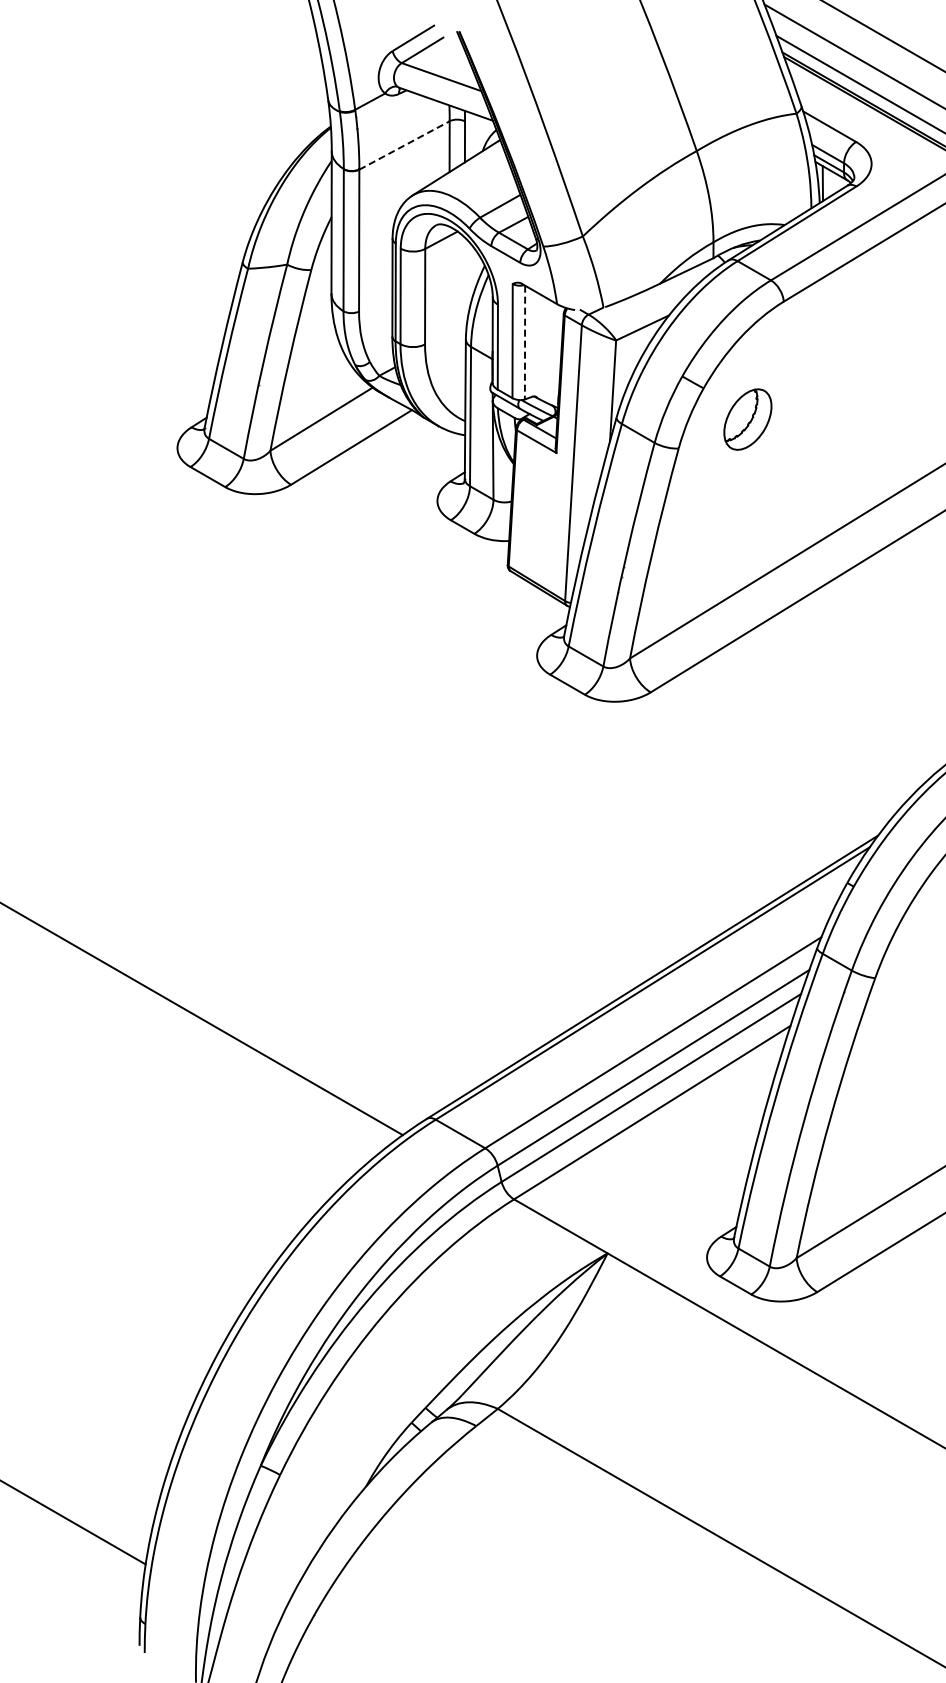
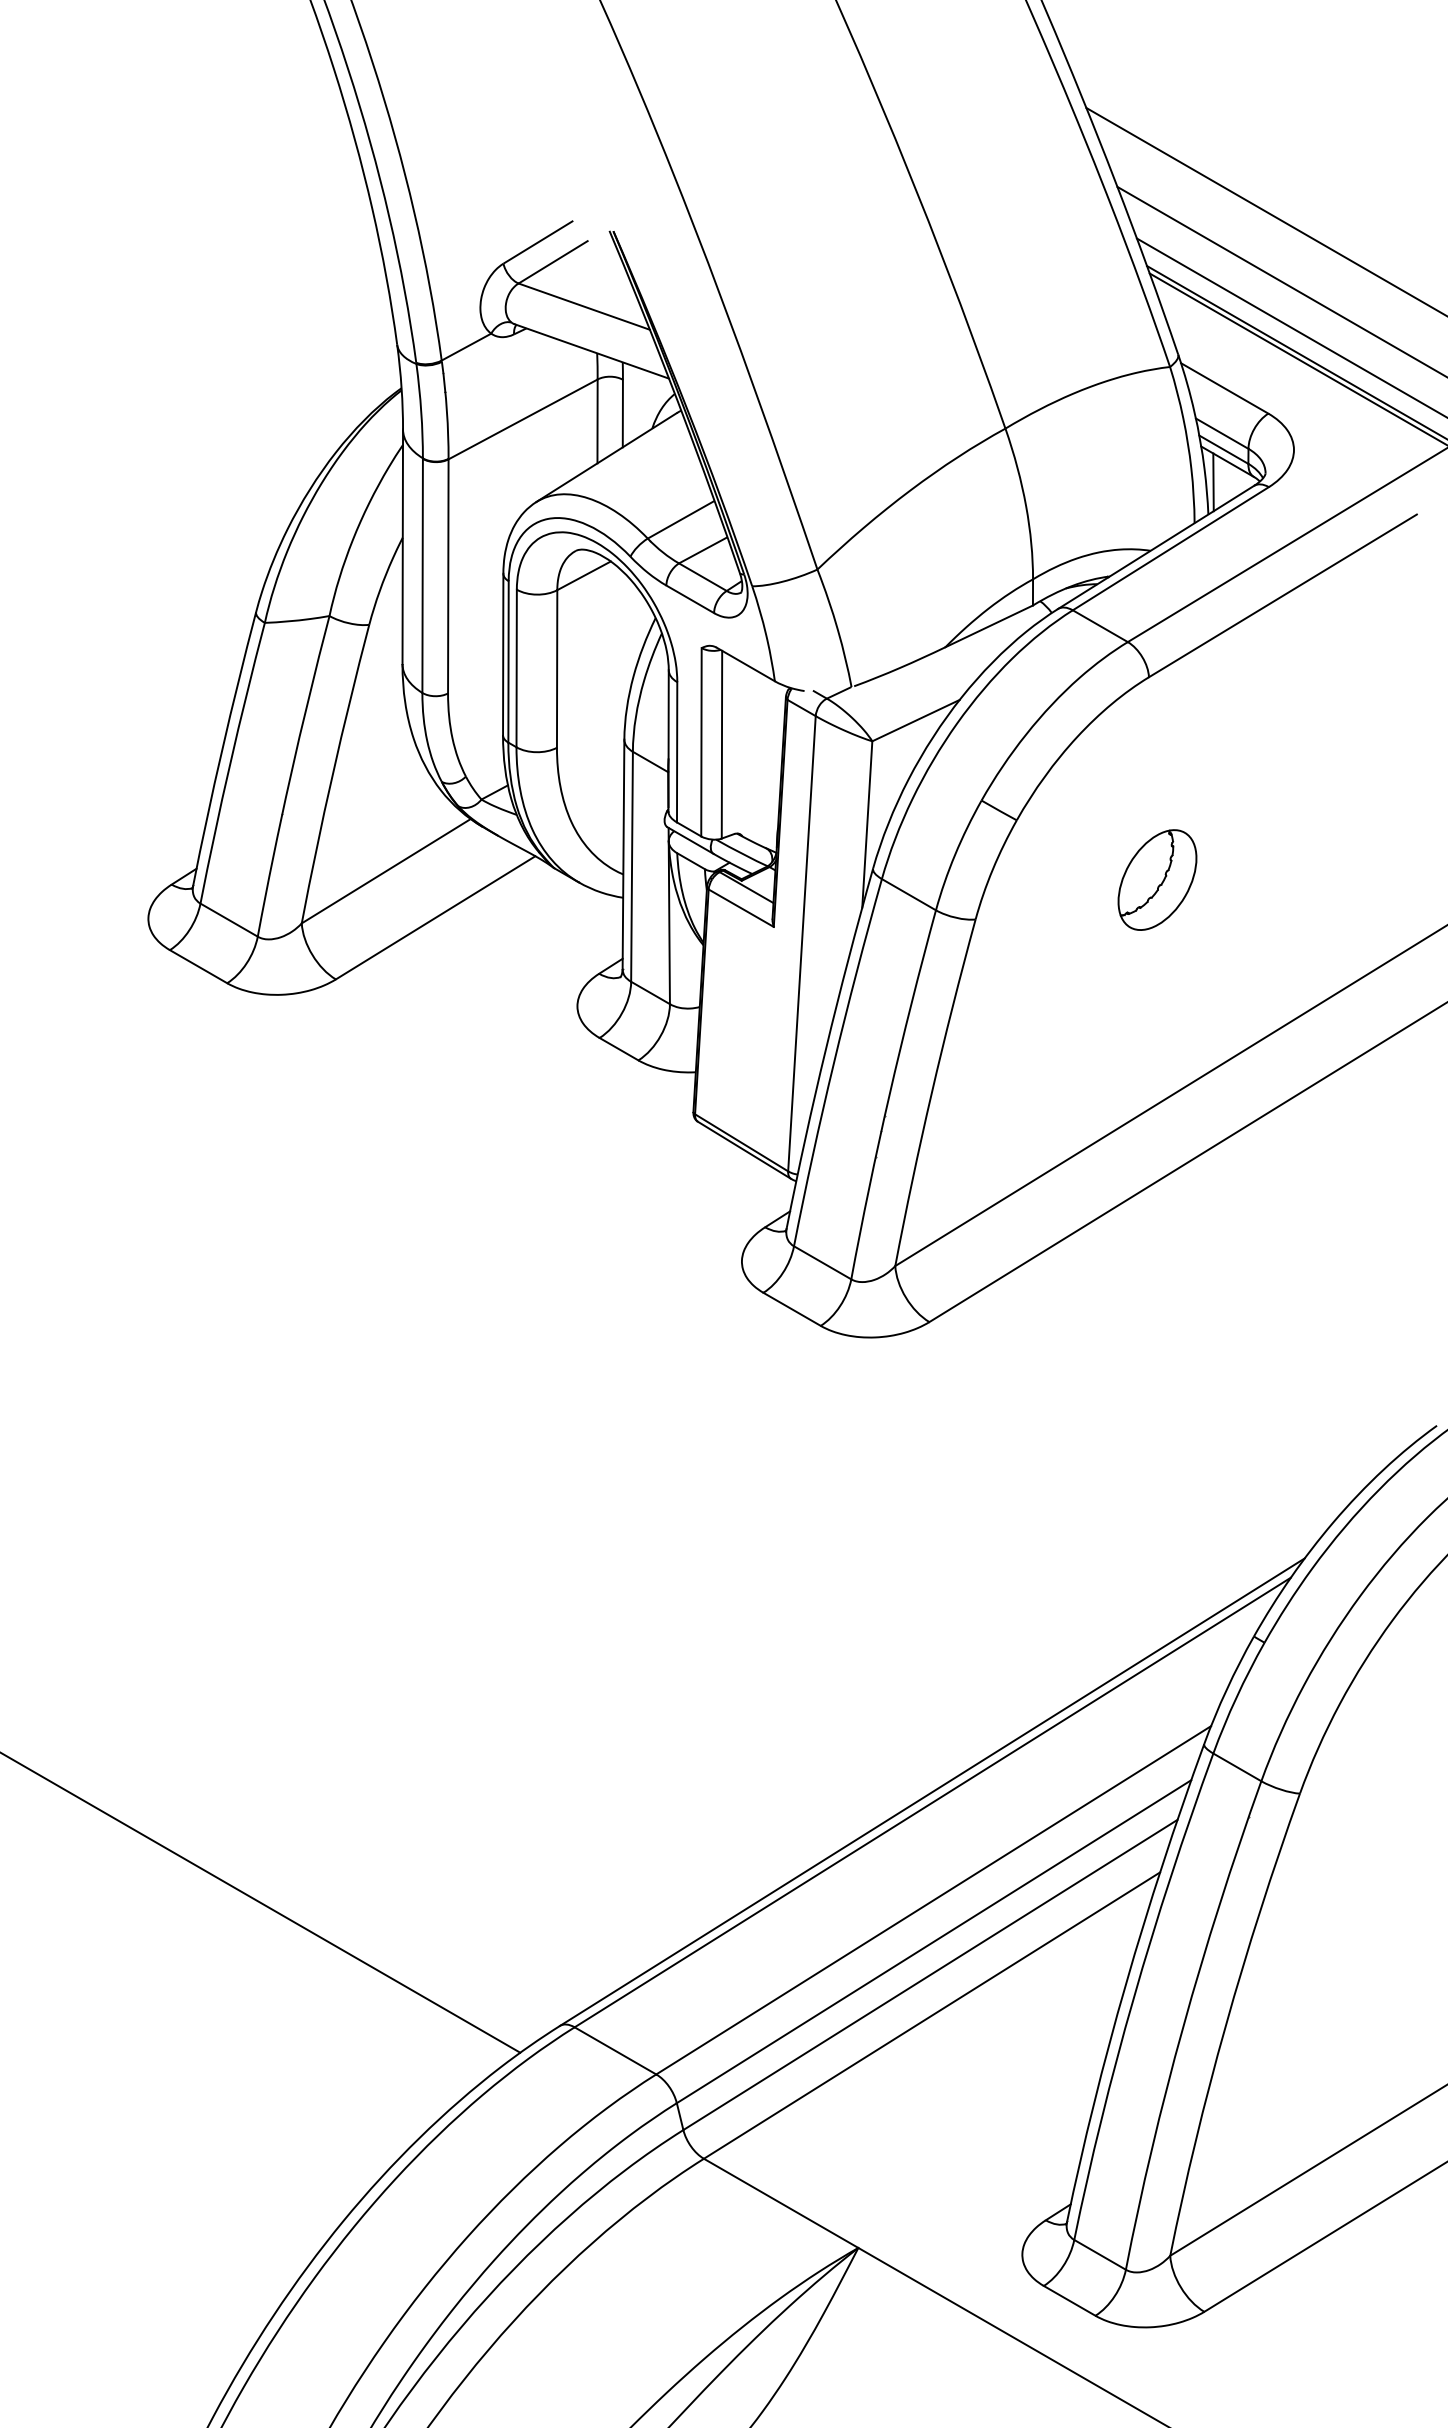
line: (404, 145) -> (523, 419), dashed -> solid
line: (525, 342) -> (722, 744), dashed -> solid
part: (747, 419) -> (1156, 879), moved

